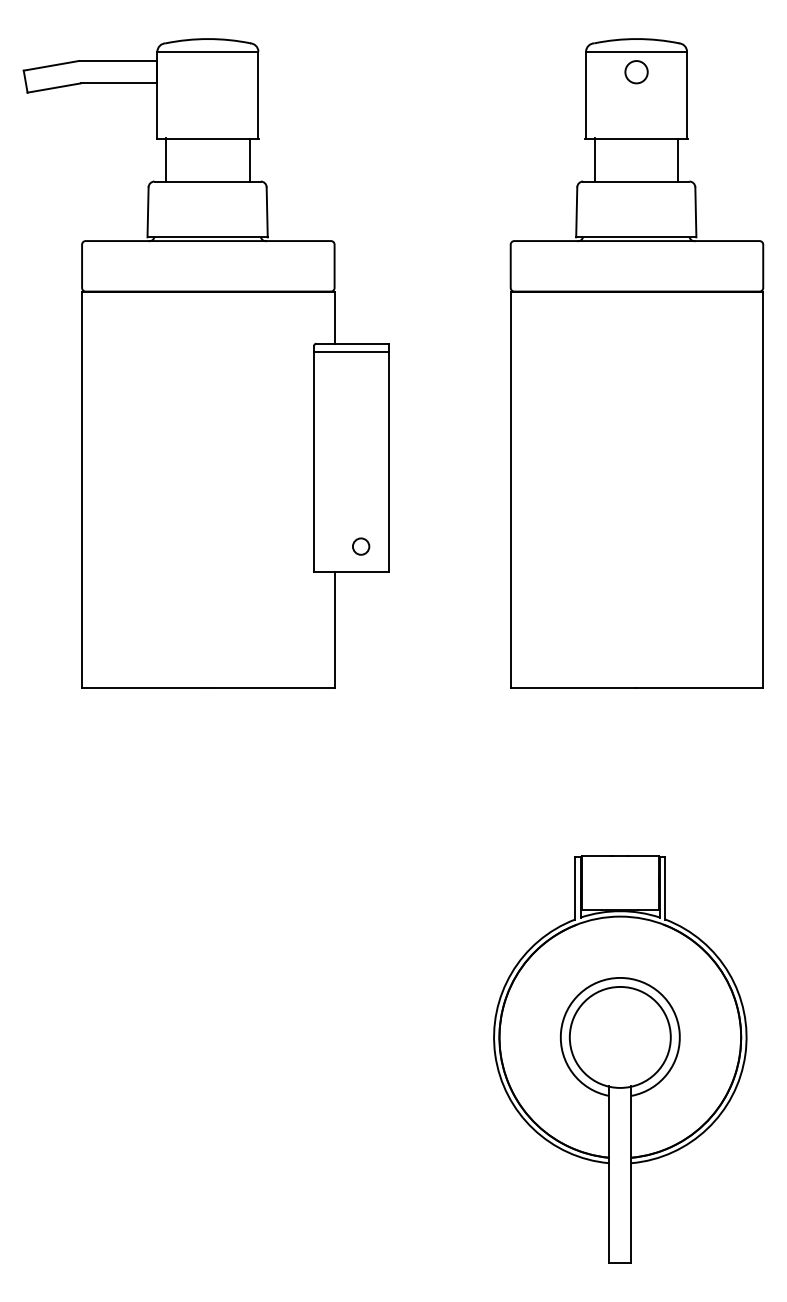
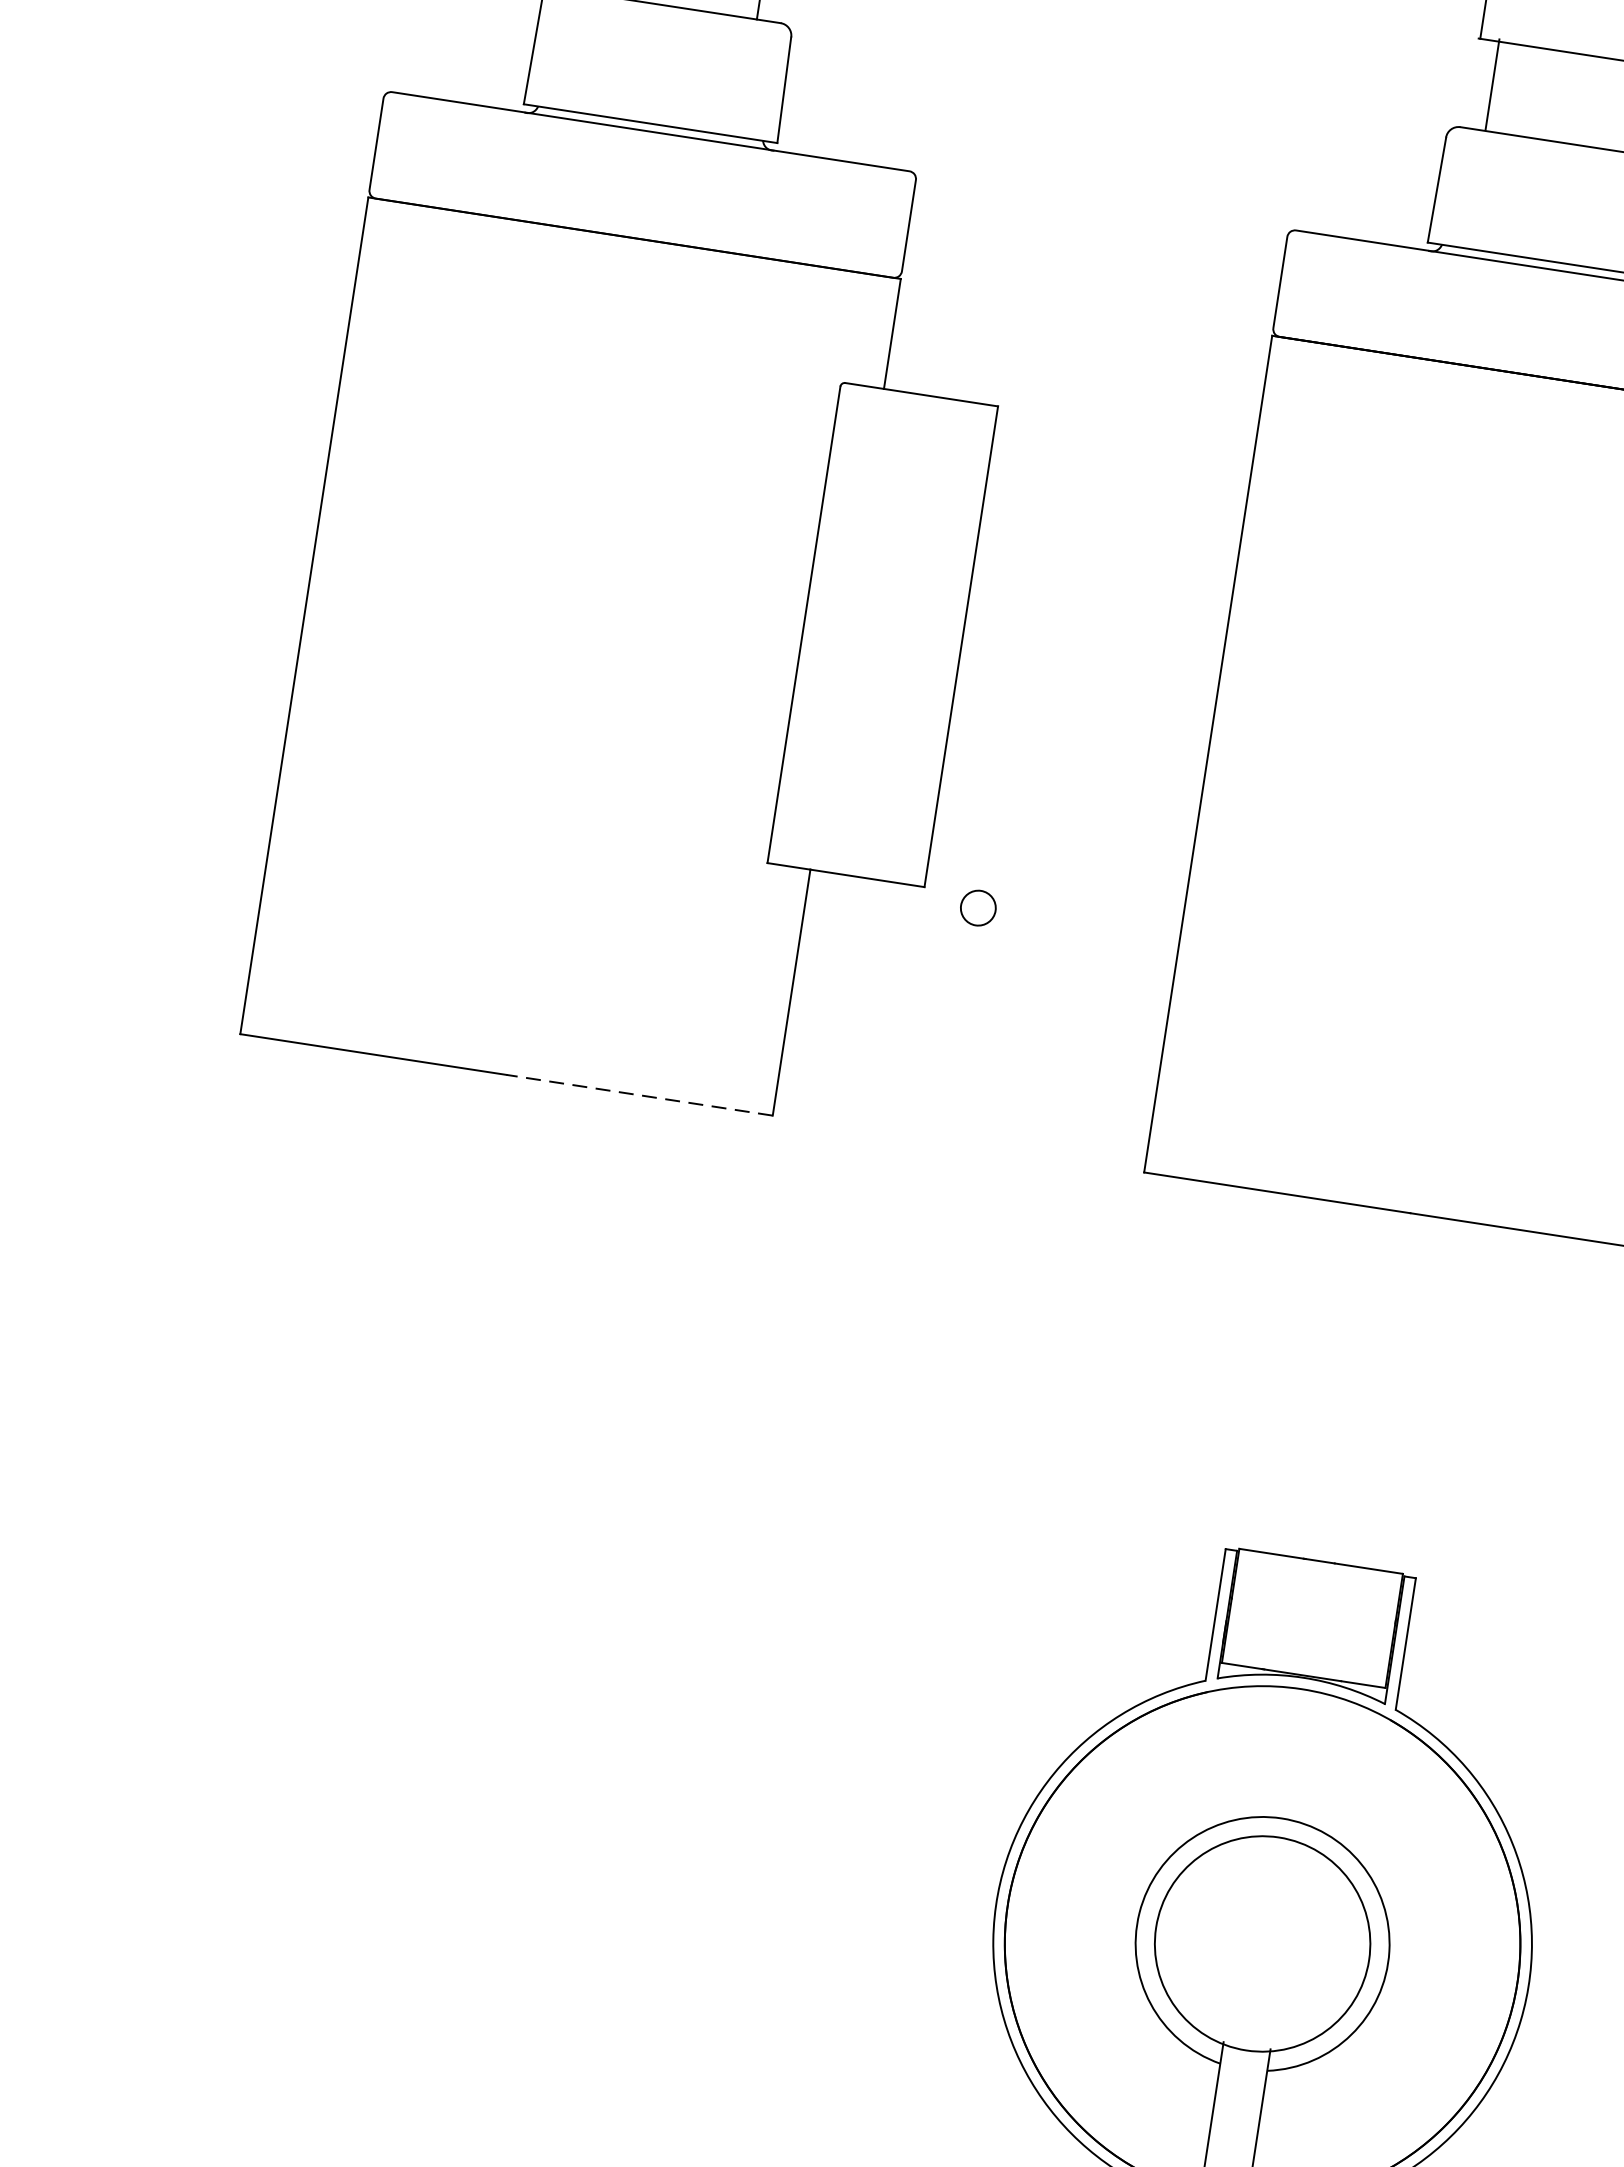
line: (351, 351) -> (917, 410), removed
circle: (361, 546) -> (979, 907), moved
line: (270, 688) -> (637, 1095), solid -> dashed

